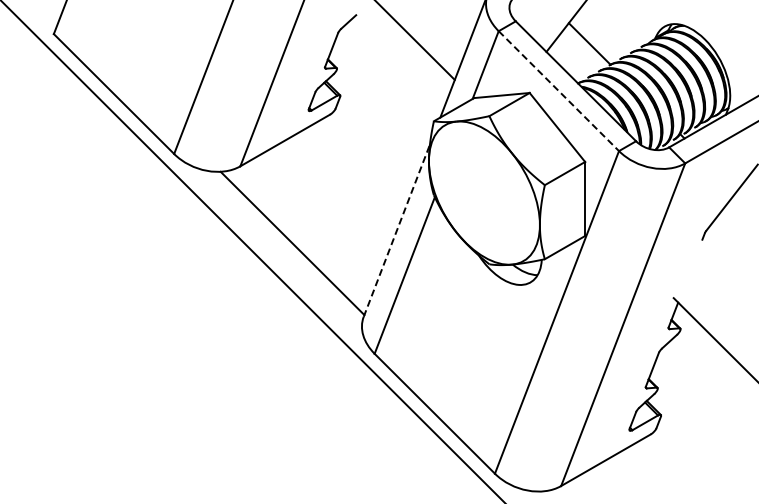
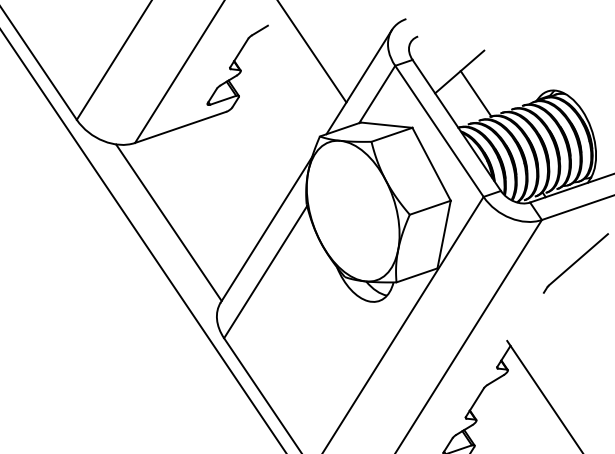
line: (558, 91) -> (439, 131), dashed -> solid
line: (397, 230) -> (267, 229), dashed -> solid

